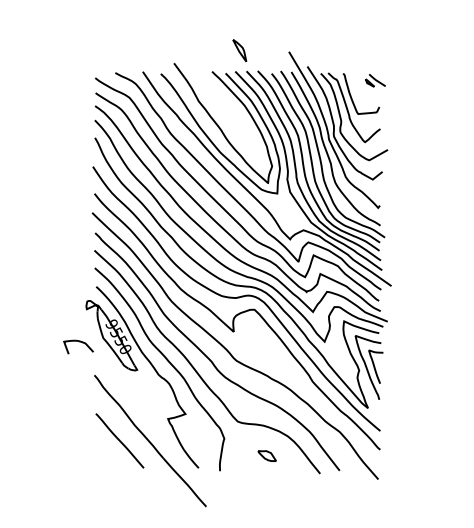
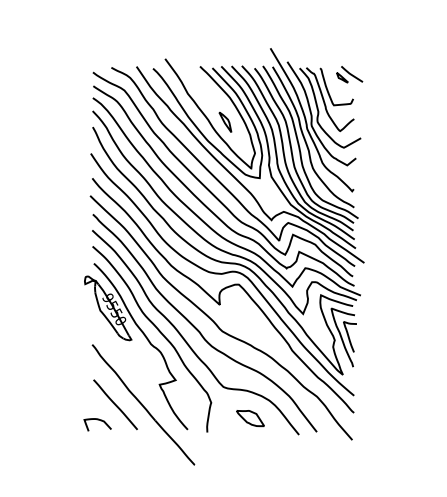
part: (239, 49) -> (225, 121), moved
part: (375, 80) -> (349, 74), size x1.43
curve: (78, 342) -> (97, 420), moved
part: (267, 455) -> (250, 418), size x1.67

